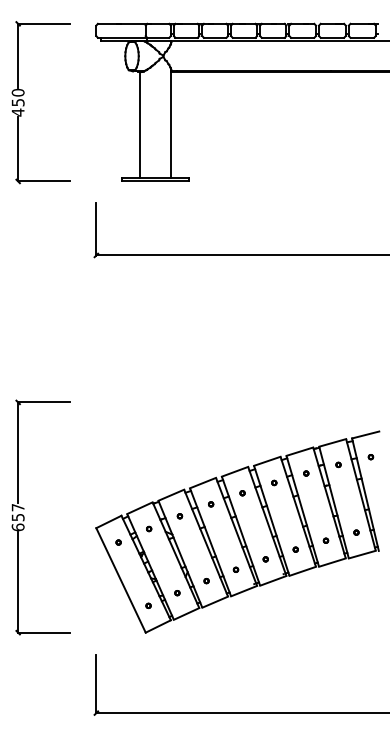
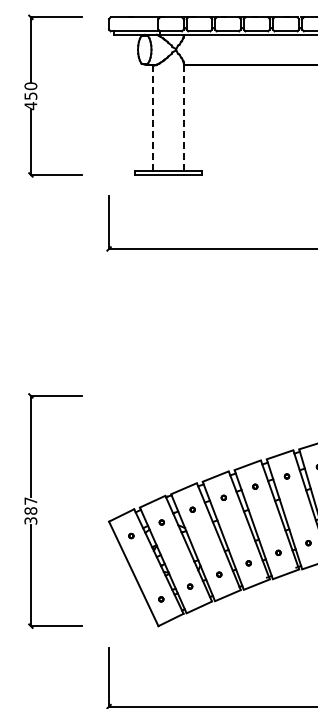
line: (139, 124) -> (152, 117), solid -> dashed
line: (171, 124) -> (184, 117), solid -> dashed
text: (17, 522) -> (30, 515), 657 -> 387

